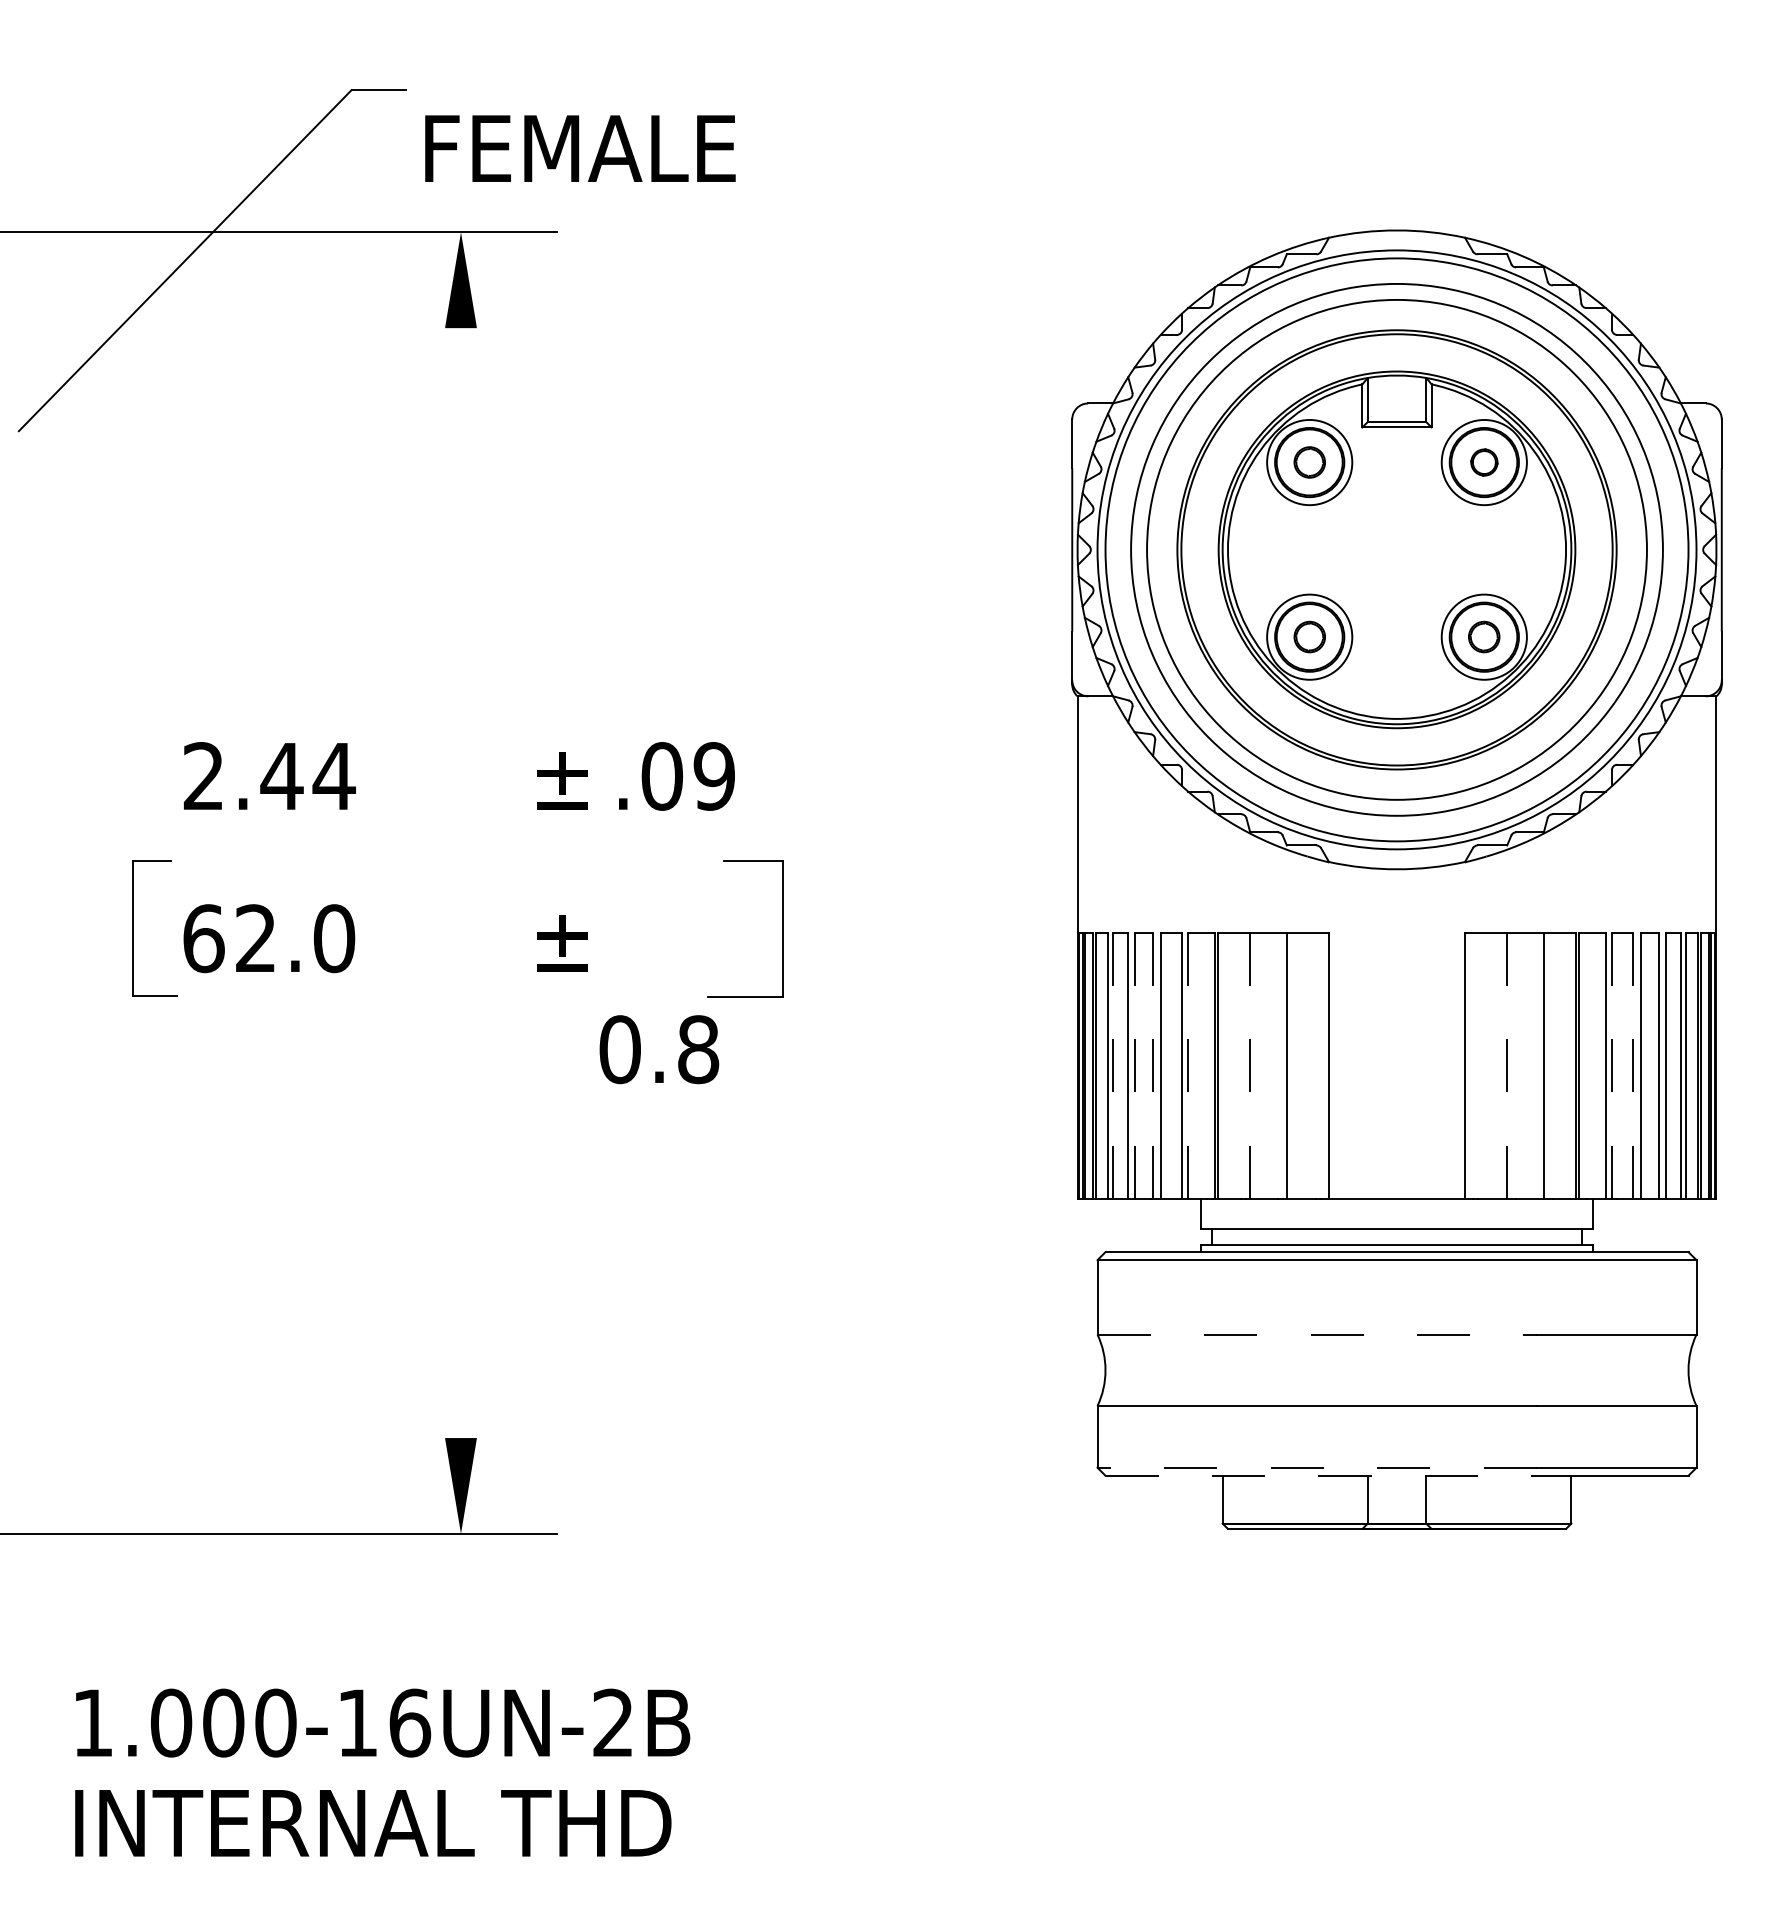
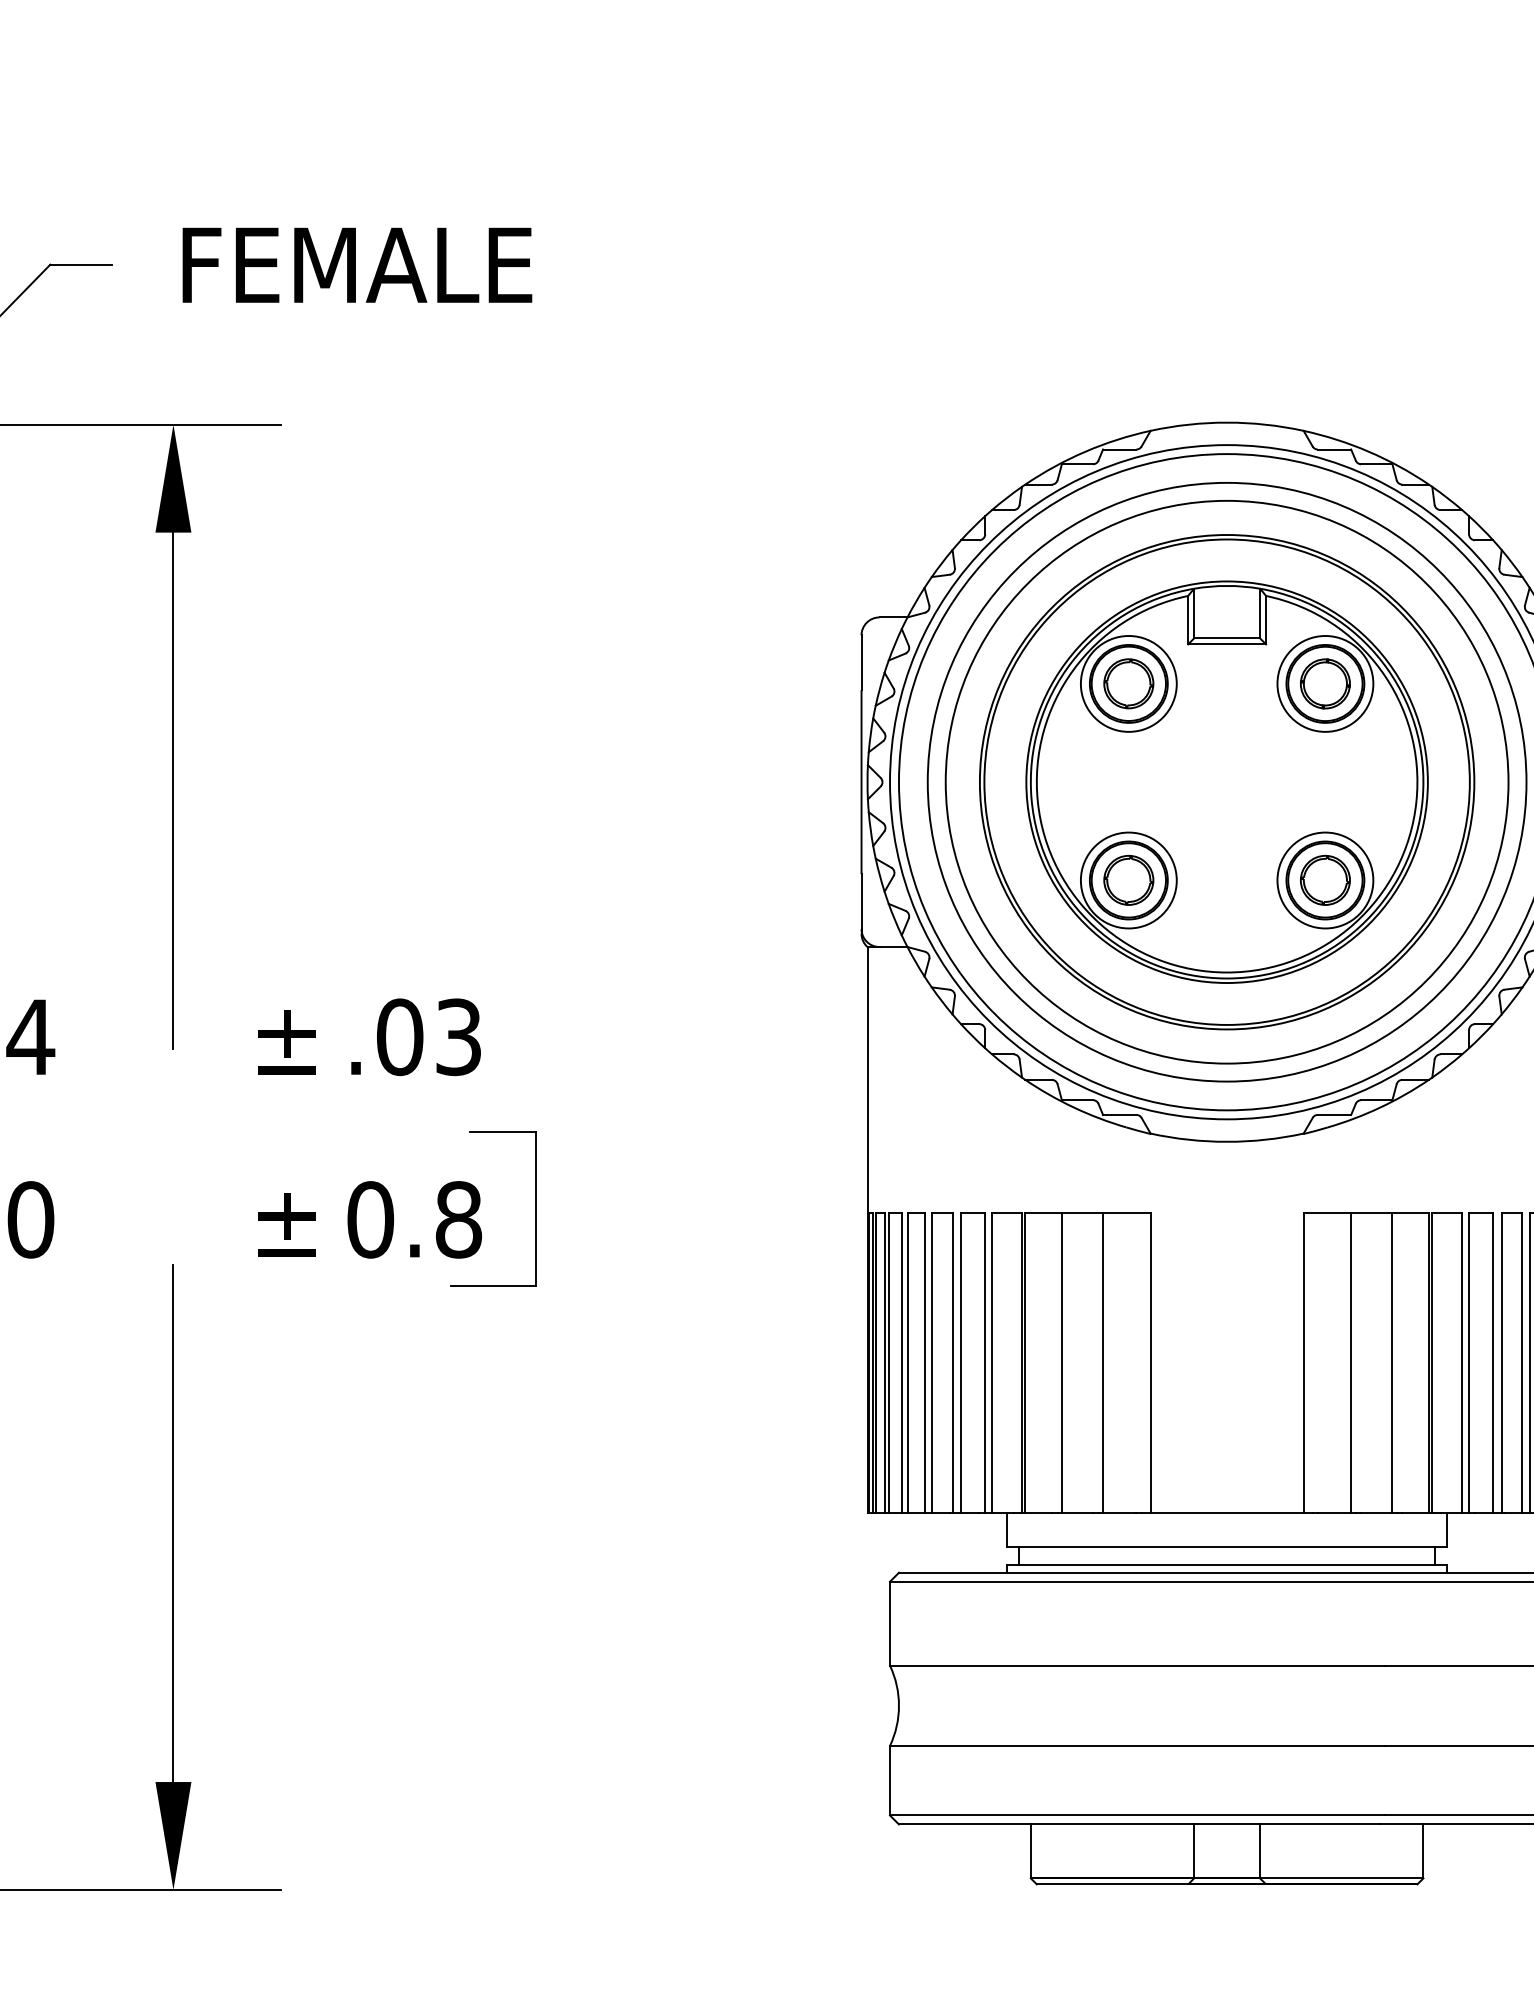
text: (580, 148) -> (357, 265), moved
part: (1309, 462) -> (1128, 683), size x1.43
part: (1484, 462) -> (1325, 683), size x1.67
line: (460, 557) -> (172, 790), added
part: (1309, 636) -> (1128, 879), size x1.43
part: (1483, 636) -> (1324, 879), size x1.43
text: (713, 776) -> (457, 1037), .09 -> .03
text: (659, 1049) -> (414, 1219), moved
line: (1113, 1066) -> (907, 1363), dashed -> solid
line: (1134, 1066) -> (931, 1363), dashed -> solid
line: (1153, 1066) -> (952, 1363), dashed -> solid
line: (1188, 1066) -> (992, 1363), dashed -> solid
line: (1250, 1066) -> (1062, 1363), dashed -> solid
line: (1507, 1066) -> (1351, 1363), dashed -> solid
line: (1611, 1066) -> (1468, 1363), dashed -> solid
line: (1633, 1066) -> (1493, 1363), dashed -> solid
line: (460, 1208) -> (172, 1523), added
line: (1317, 1334) -> (1137, 1665), dashed -> solid
line: (1317, 1467) -> (1137, 1815), dashed -> solid
line: (1319, 1475) -> (1139, 1824), dashed -> solid

